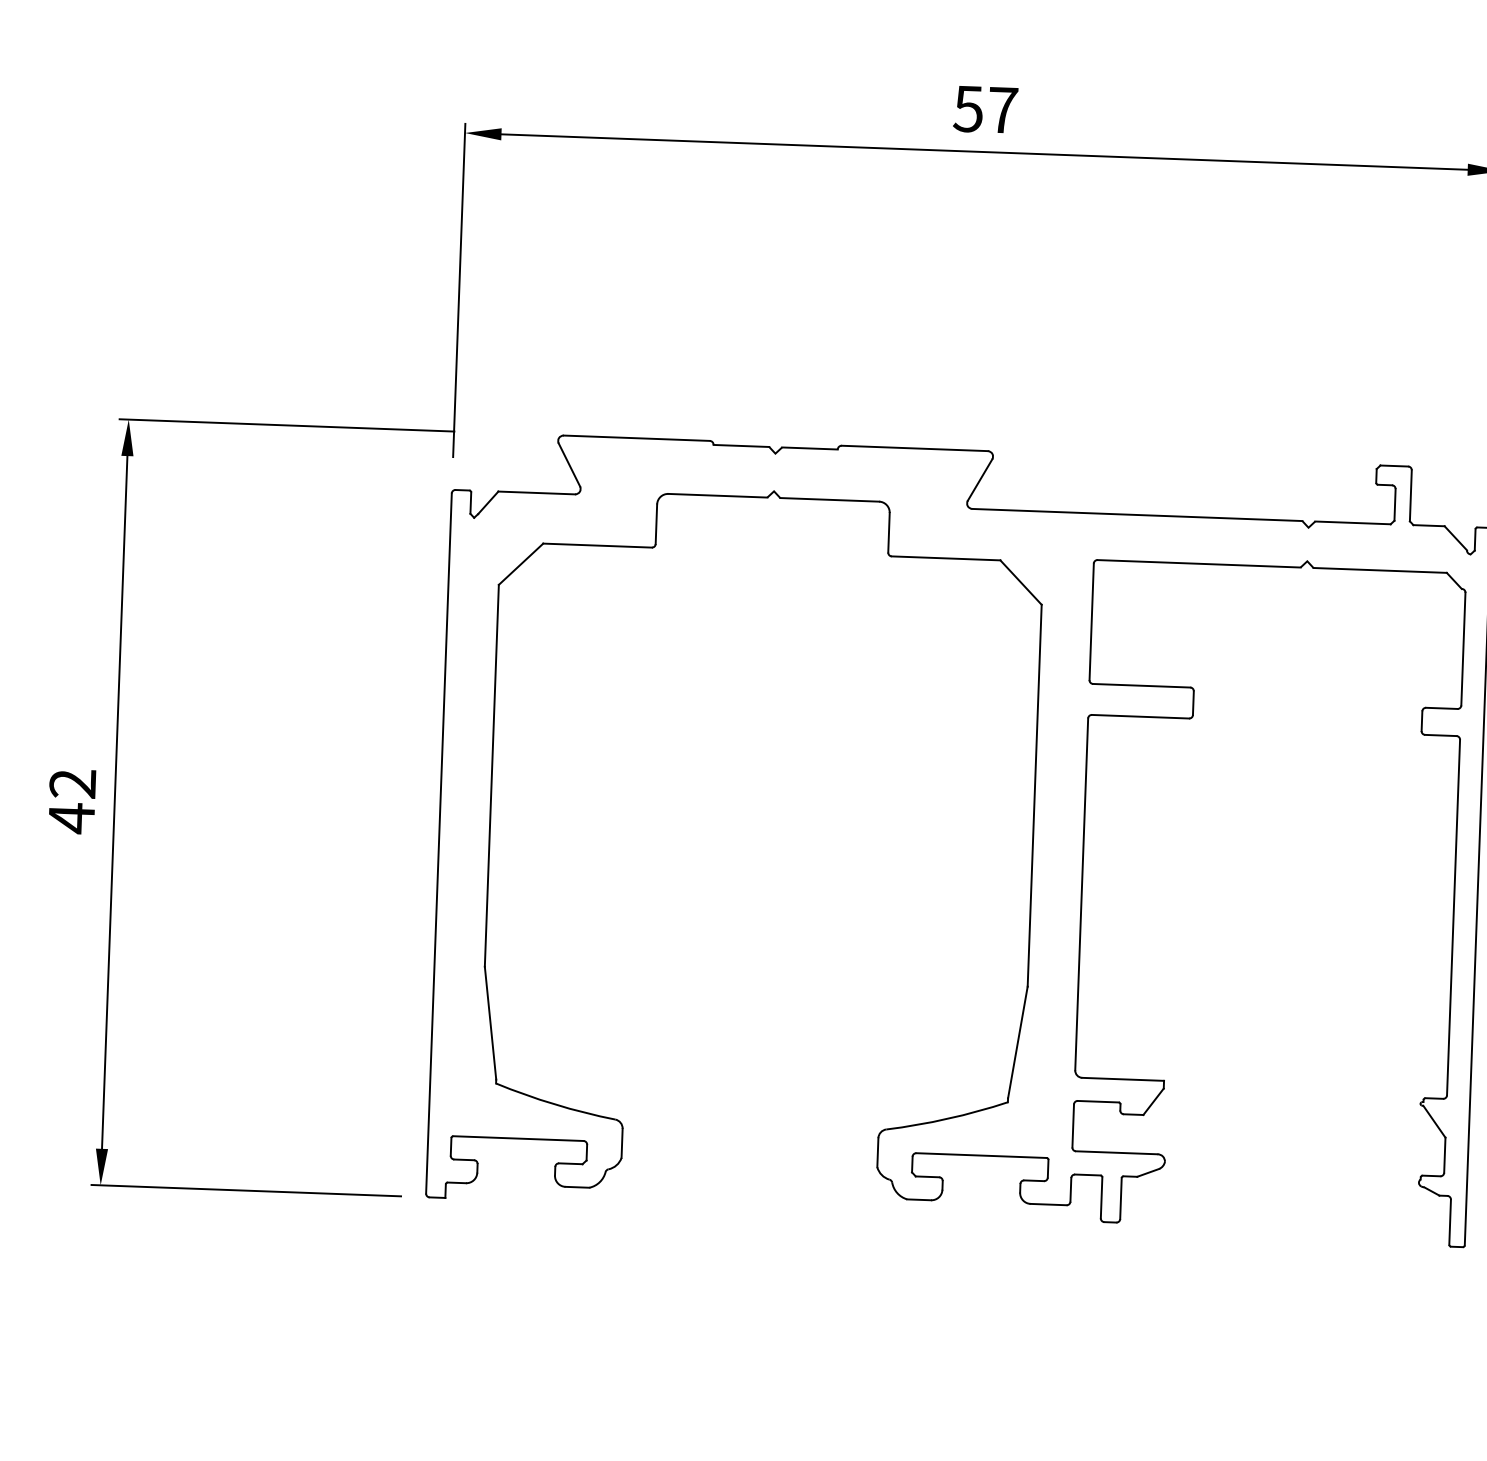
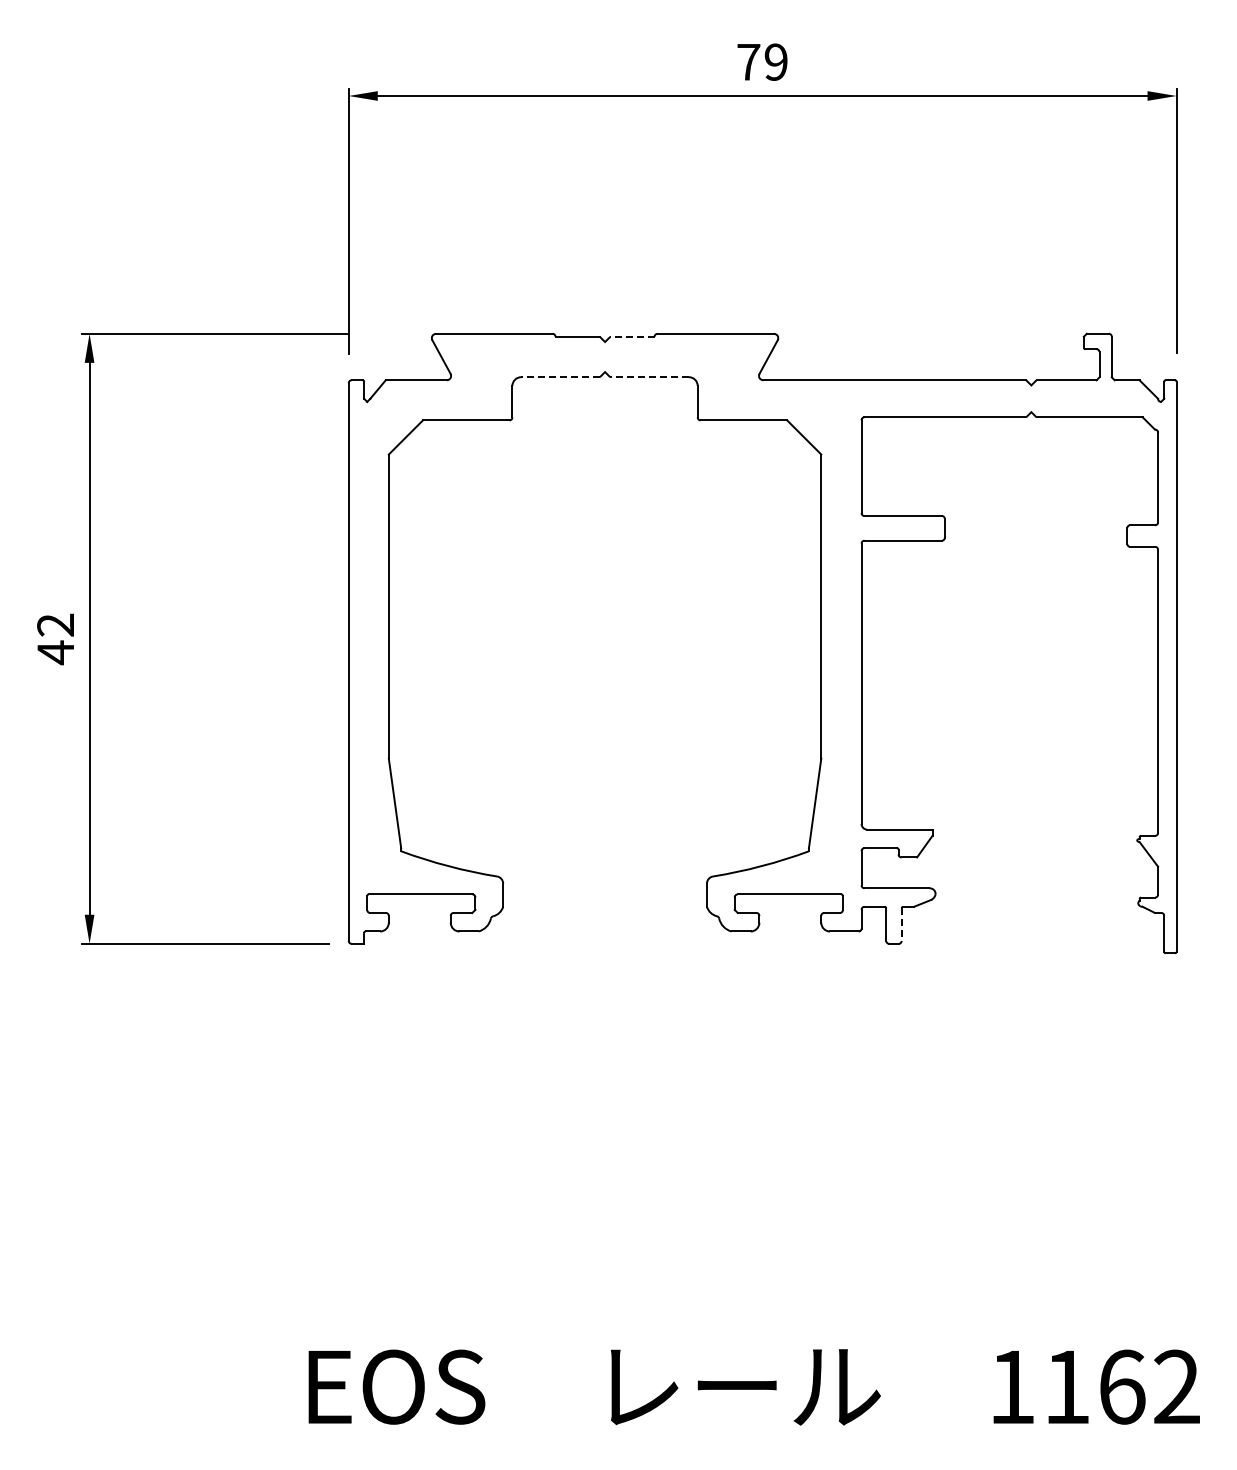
text: (984, 108) -> (761, 61), 57 -> 79
line: (808, 447) -> (631, 336), solid -> dashed
line: (717, 496) -> (560, 377), solid -> dashed
line: (829, 500) -> (649, 377), solid -> dashed
line: (1120, 1199) -> (901, 925), solid -> dashed

